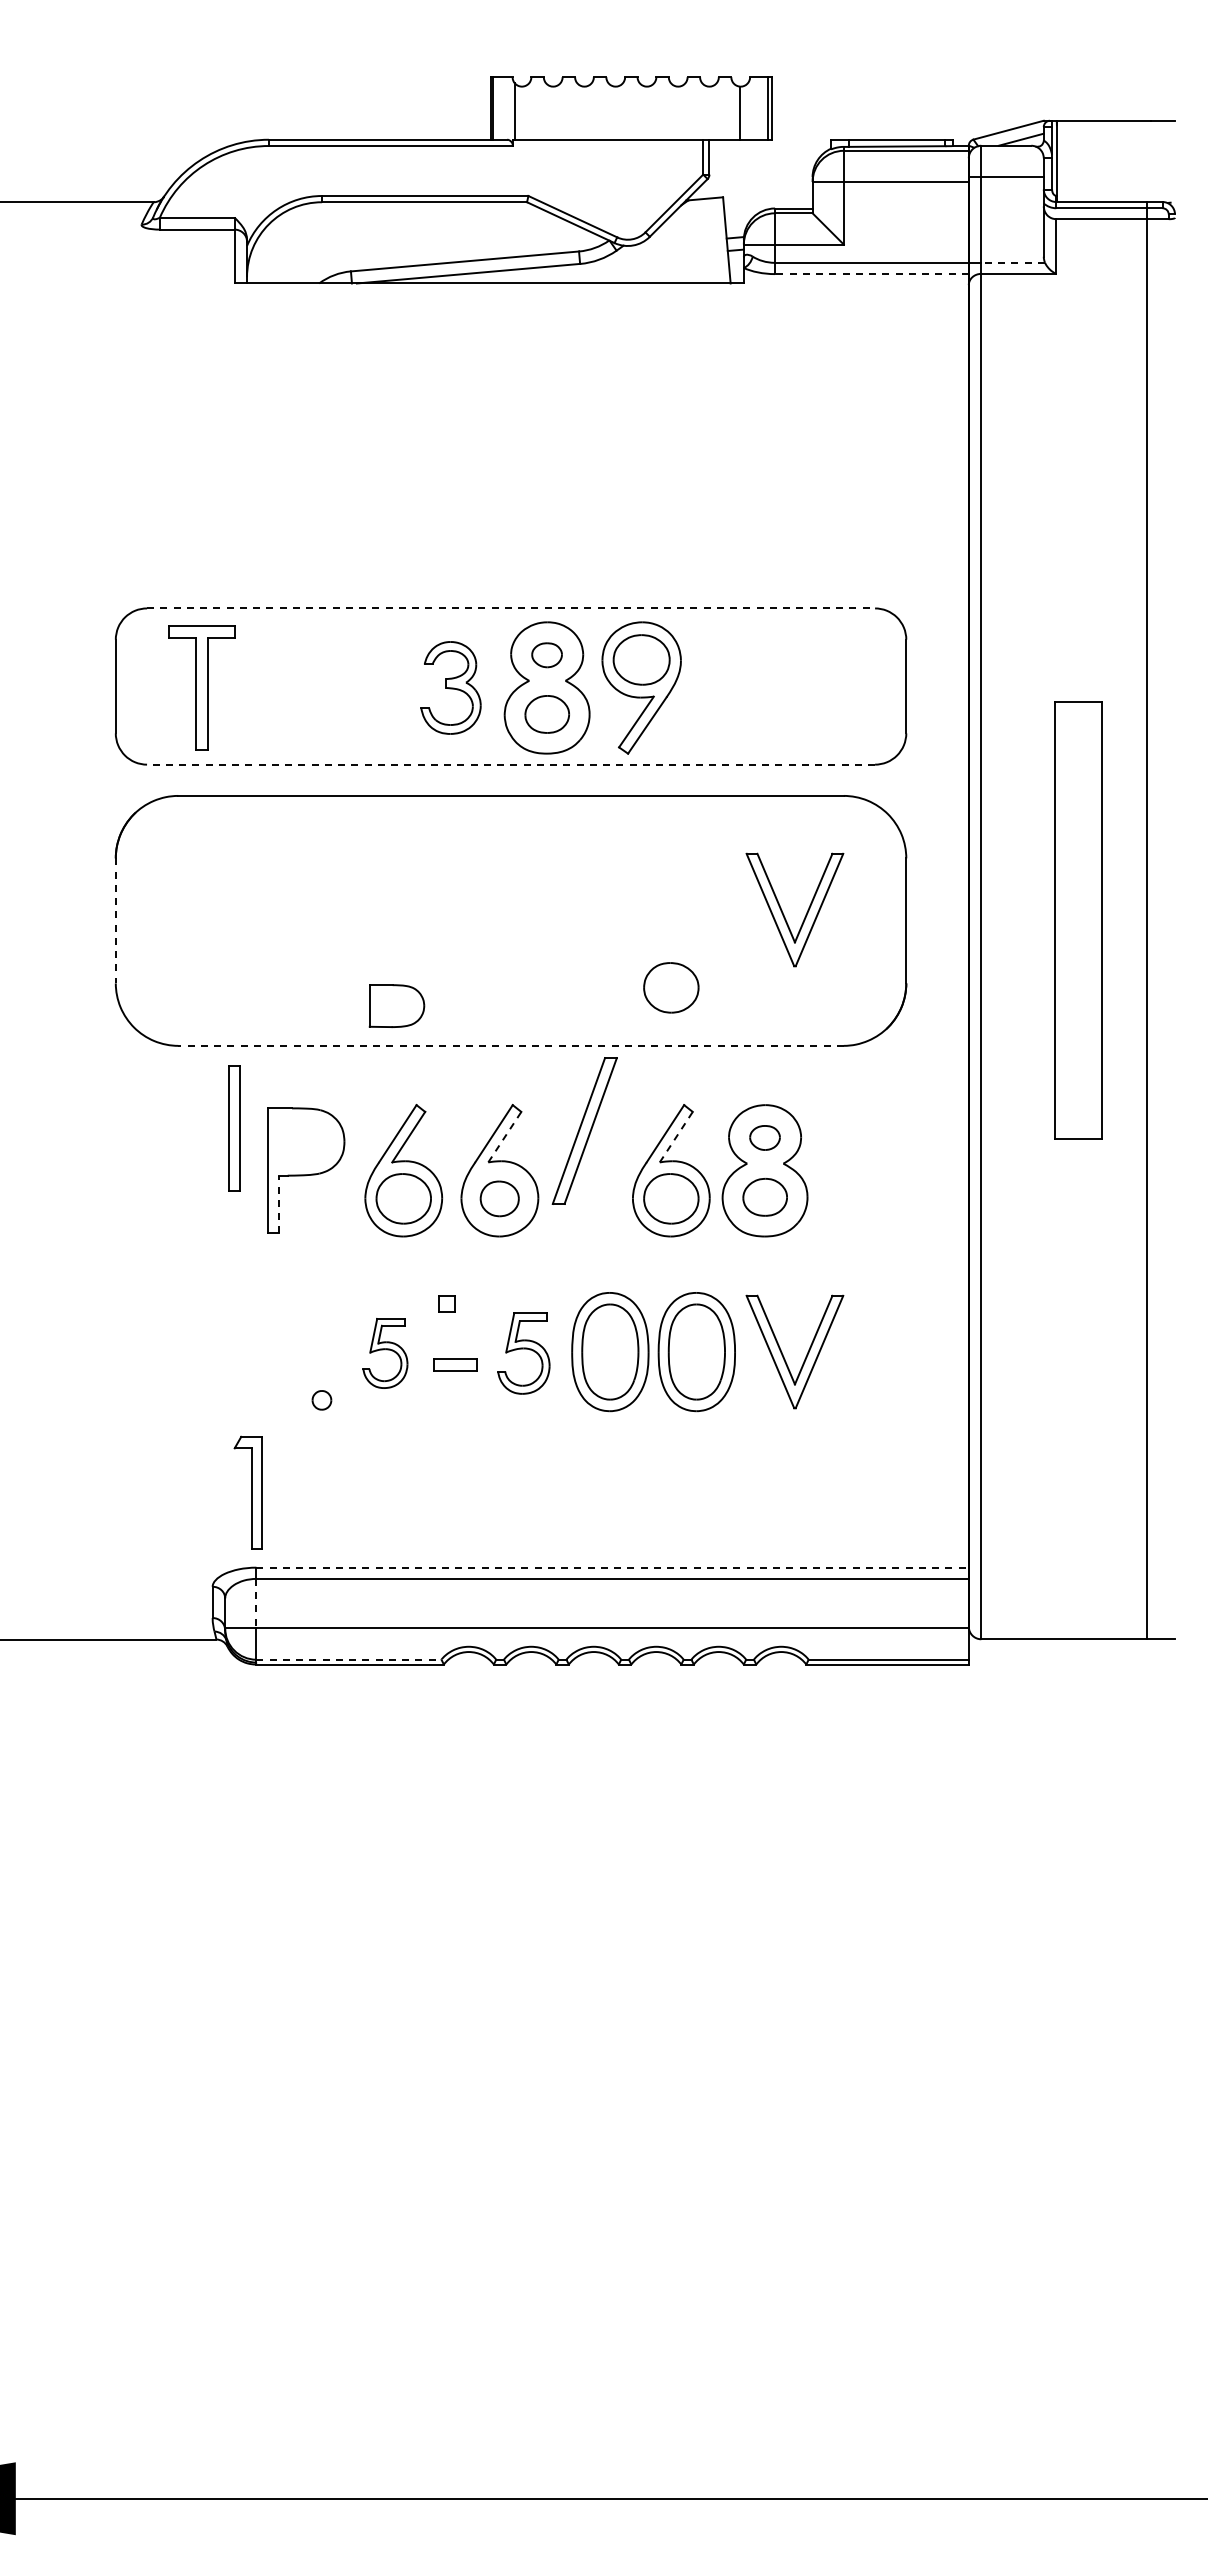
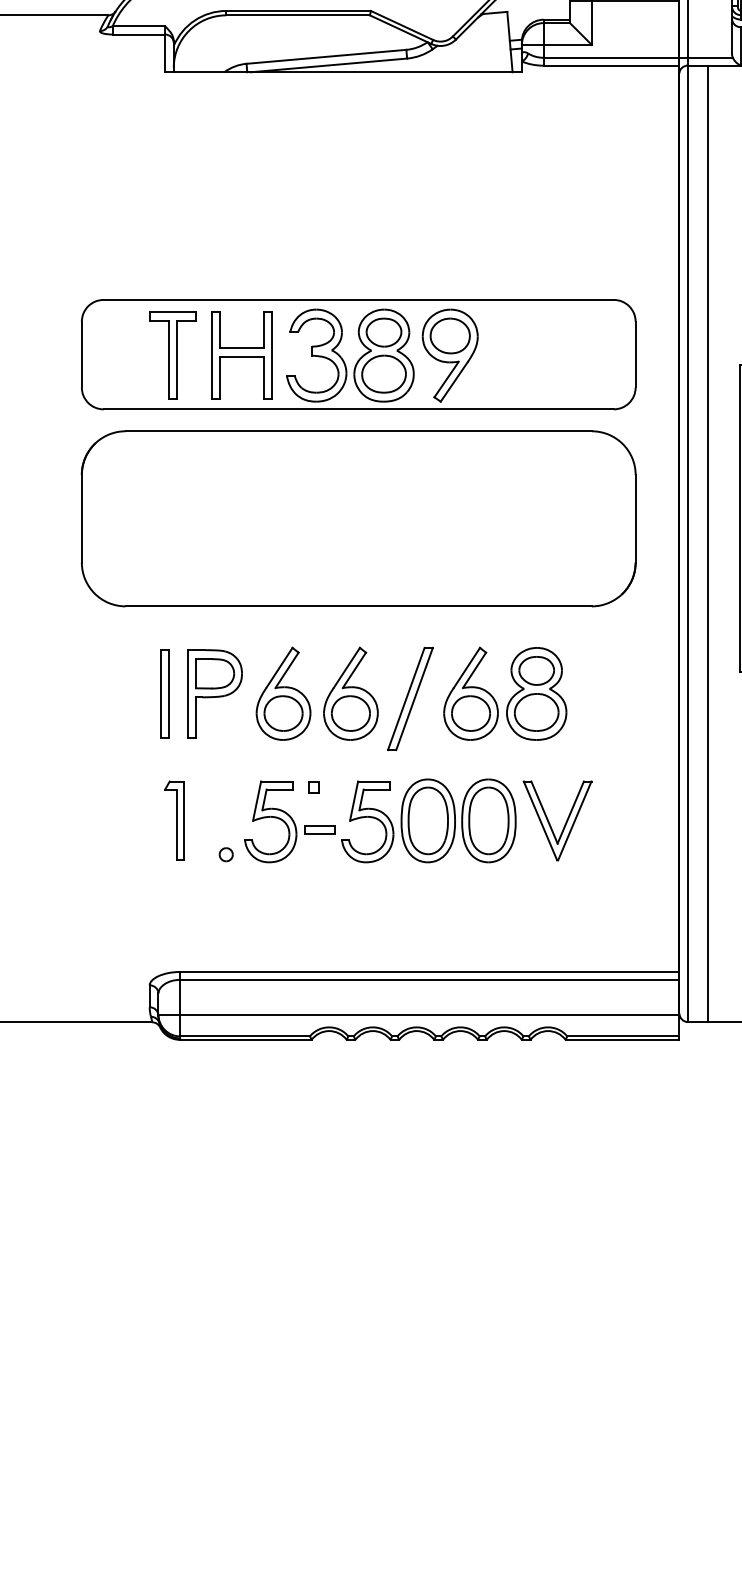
line: (1013, 262) -> (710, 57), dashed -> solid
line: (871, 274) -> (611, 65), dashed -> solid
line: (511, 608) -> (359, 299), dashed -> solid
part: (546, 655) -> (383, 332), size x1.67
part: (201, 687) -> (172, 355), moved
part: (344, 687) -> (242, 355), added
part: (450, 687) -> (316, 355), size x1.43
part: (547, 714) -> (384, 374), size x1.43
line: (510, 764) -> (358, 409), dashed -> solid
part: (784, 914) -> (550, 514), removed
line: (115, 921) -> (81, 519), dashed -> solid
line: (1009, 956) -> (707, 543), added
part: (671, 987) -> (471, 565), removed
part: (396, 1005) -> (214, 673), moved
line: (511, 1045) -> (359, 606), dashed -> solid
part: (234, 1128) -> (164, 693), moved
part: (584, 1130) -> (410, 698), moved
line: (505, 1136) -> (354, 669), dashed -> solid
line: (676, 1136) -> (474, 669), dashed -> solid
part: (764, 1137) -> (536, 670), size x1.67
part: (765, 1197) -> (537, 712), size x1.43
part: (499, 1198) -> (350, 713), size x1.43
line: (278, 1204) -> (195, 717), dashed -> solid
part: (385, 1353) -> (270, 821), size x1.67
part: (523, 1353) -> (367, 821), size x1.43
part: (247, 1492) -> (174, 820), moved
line: (613, 1567) -> (430, 971), dashed -> solid
line: (256, 1603) -> (180, 997), dashed -> solid
line: (348, 1659) -> (244, 1036), dashed -> solid

